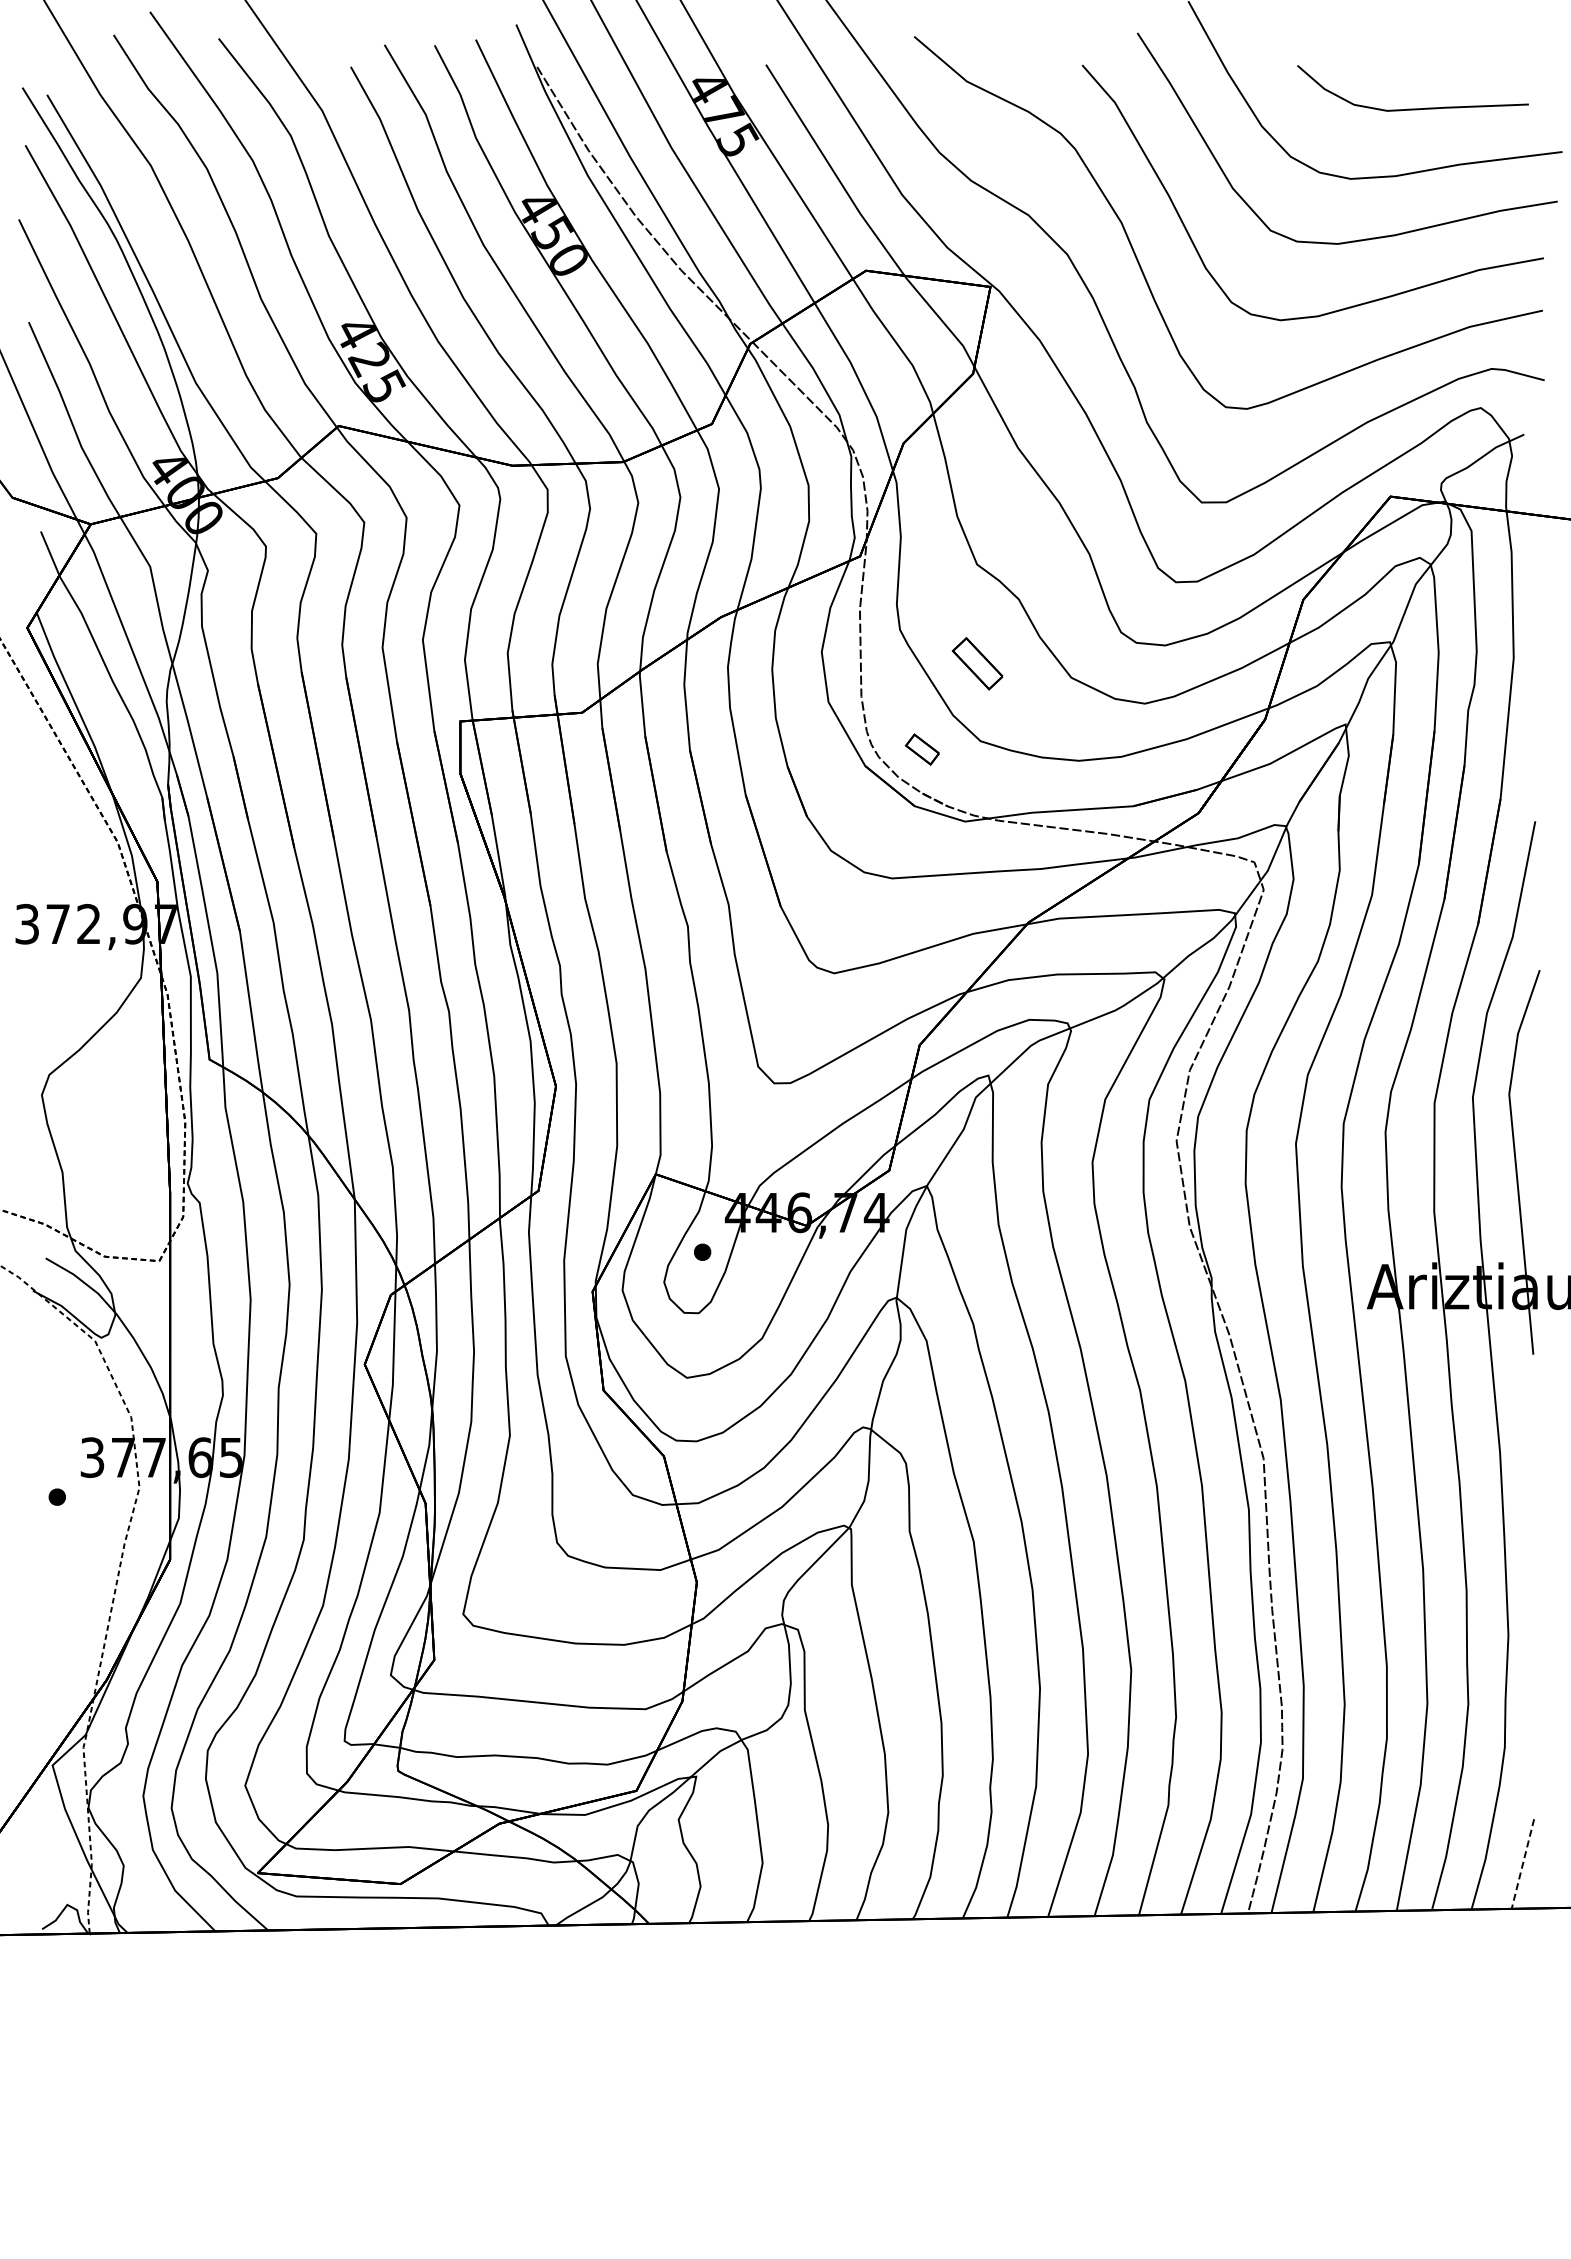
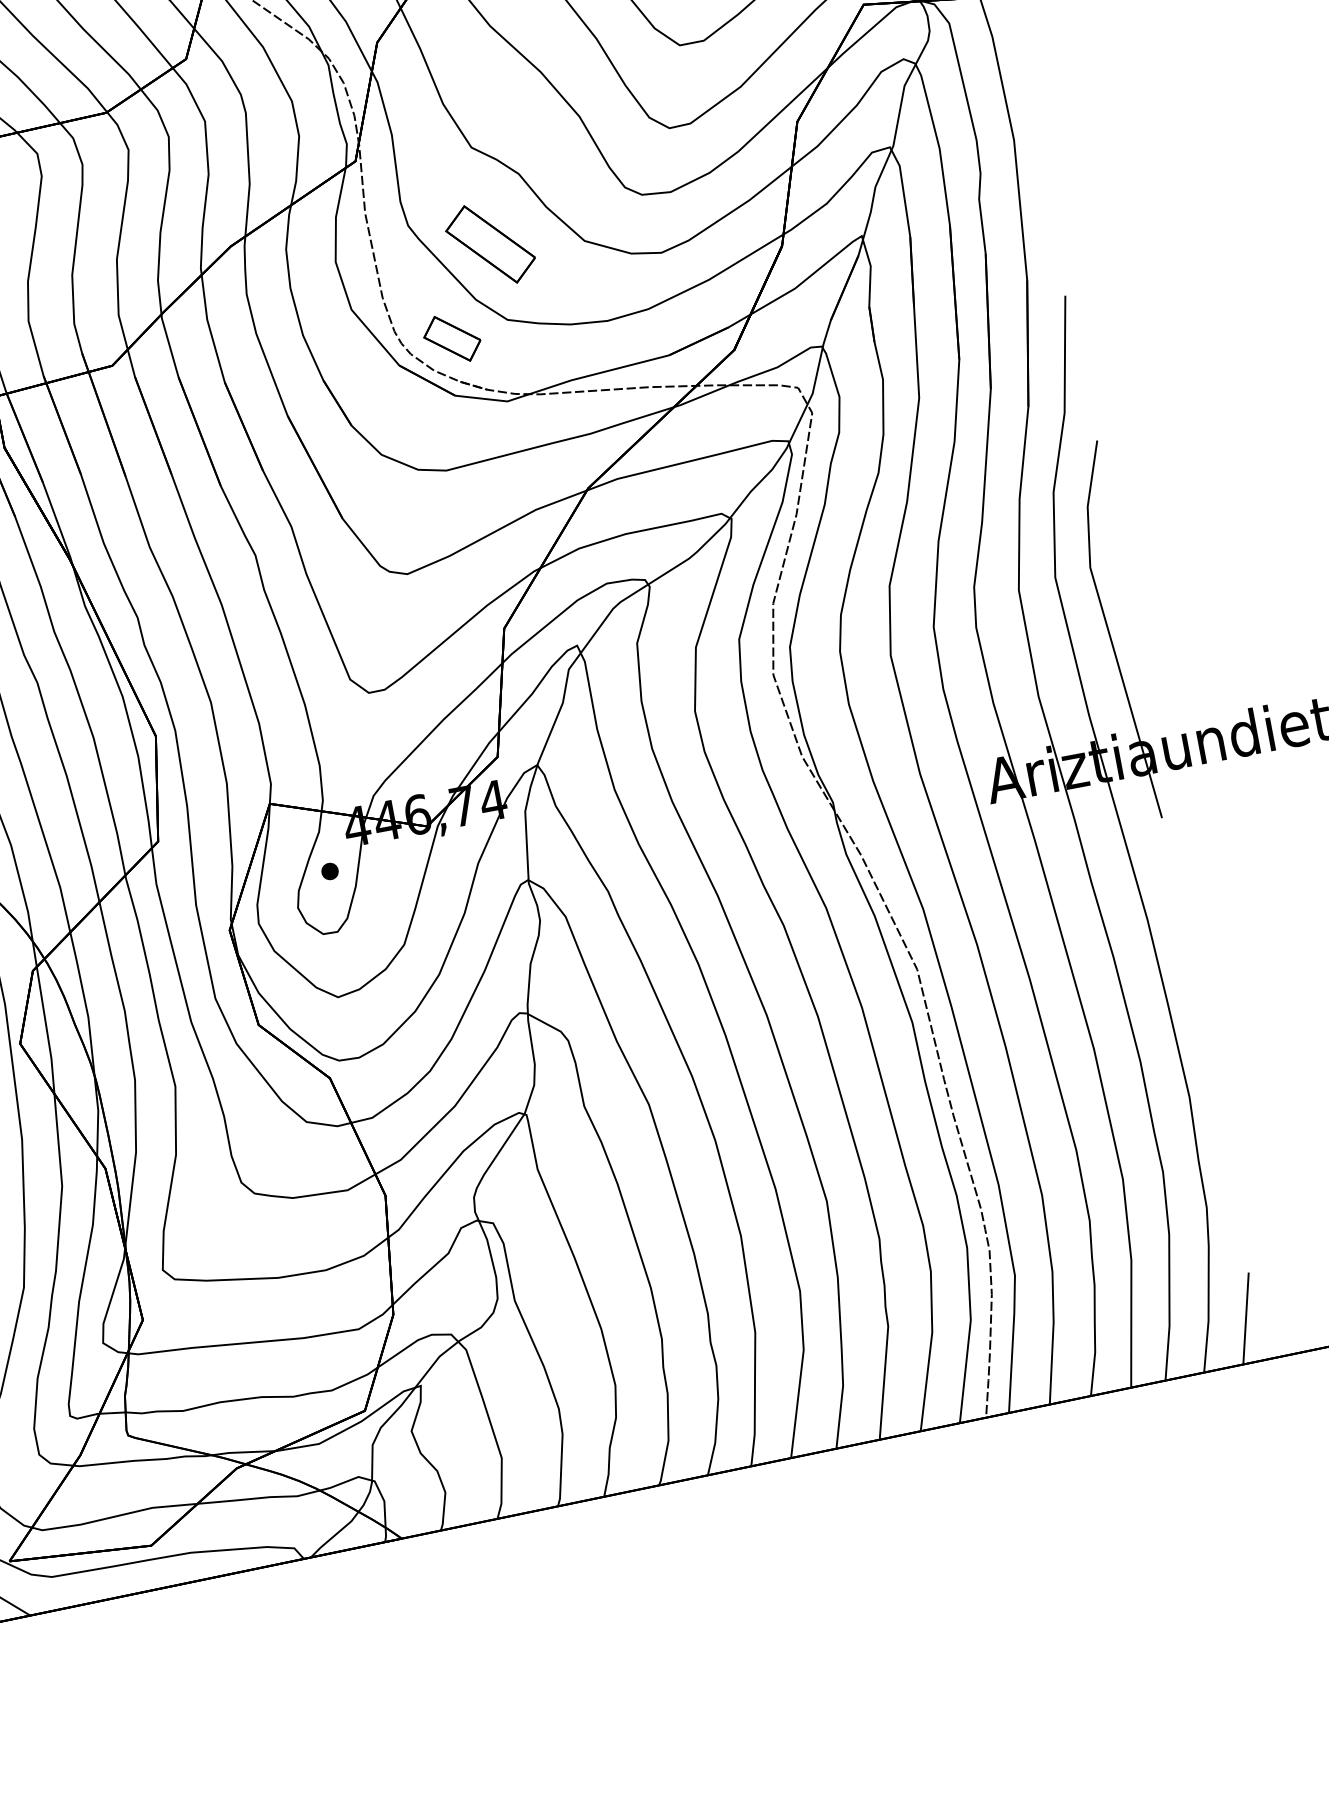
part: (977, 663) -> (490, 244), size x1.67
part: (922, 749) -> (452, 338), size x1.67
line: (1522, 1864) -> (1245, 1319), dashed -> solid

